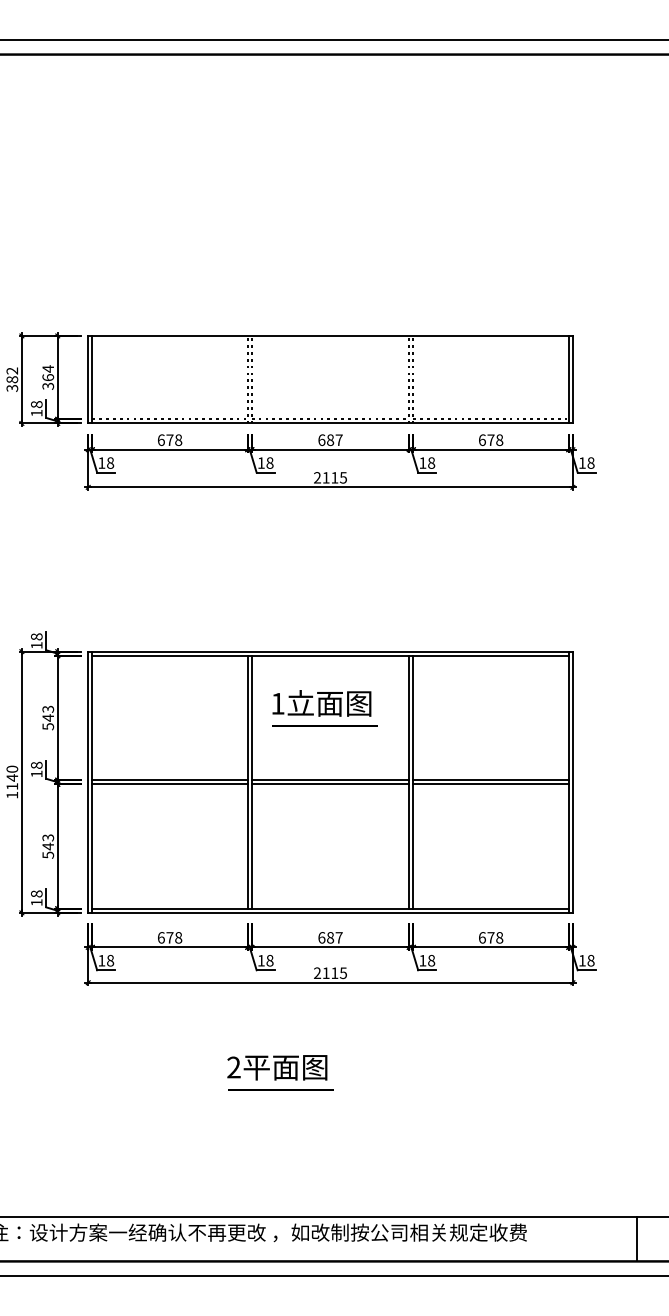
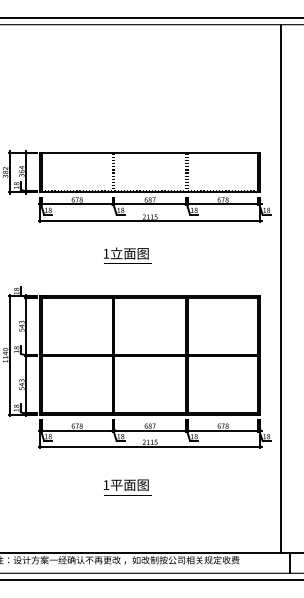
line: (619, 634) -> (281, 288), added
text: (324, 707) -> (127, 255), moved
text: (234, 1066) -> (106, 484), 2 -> 1

